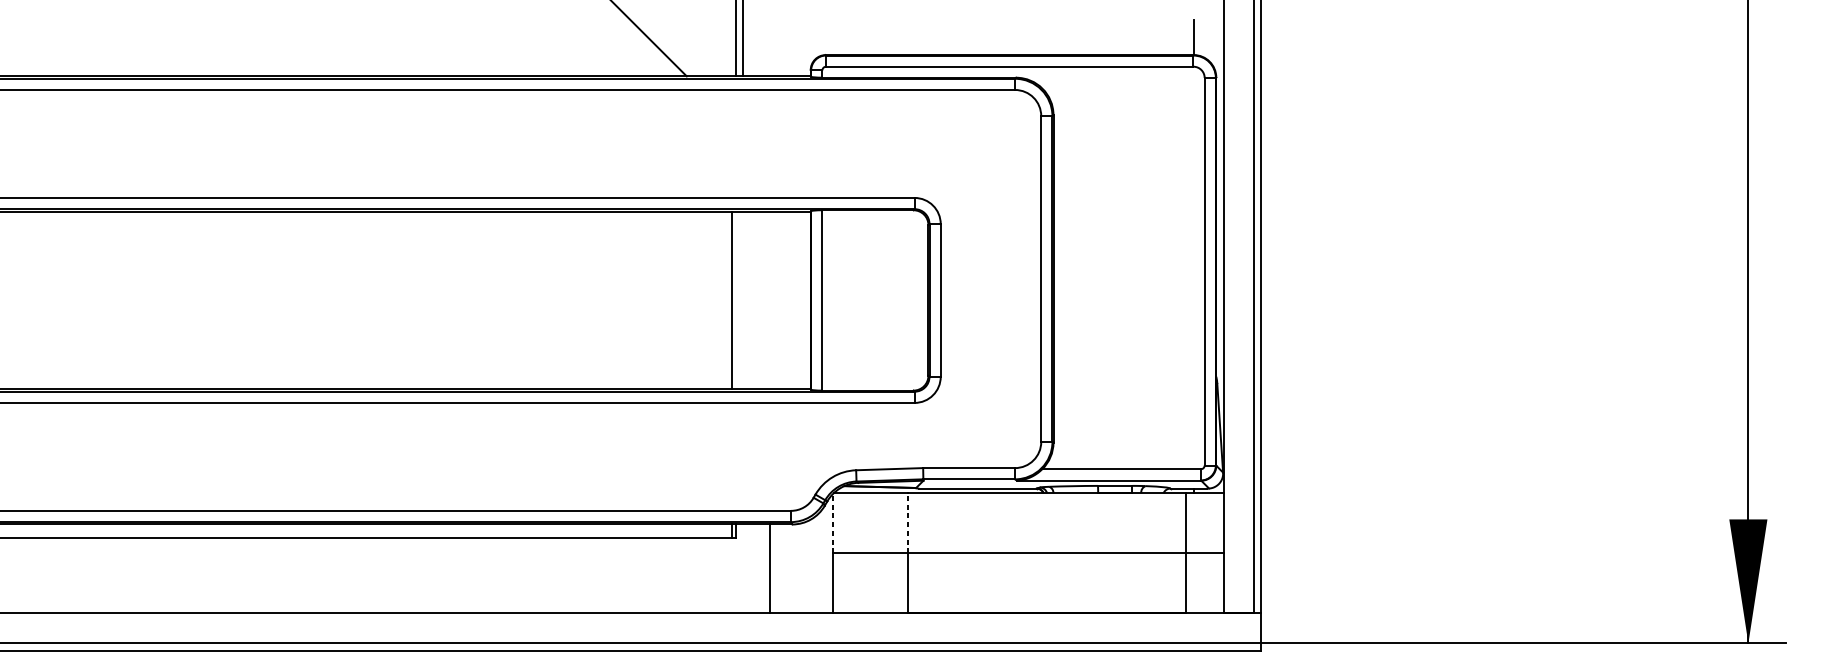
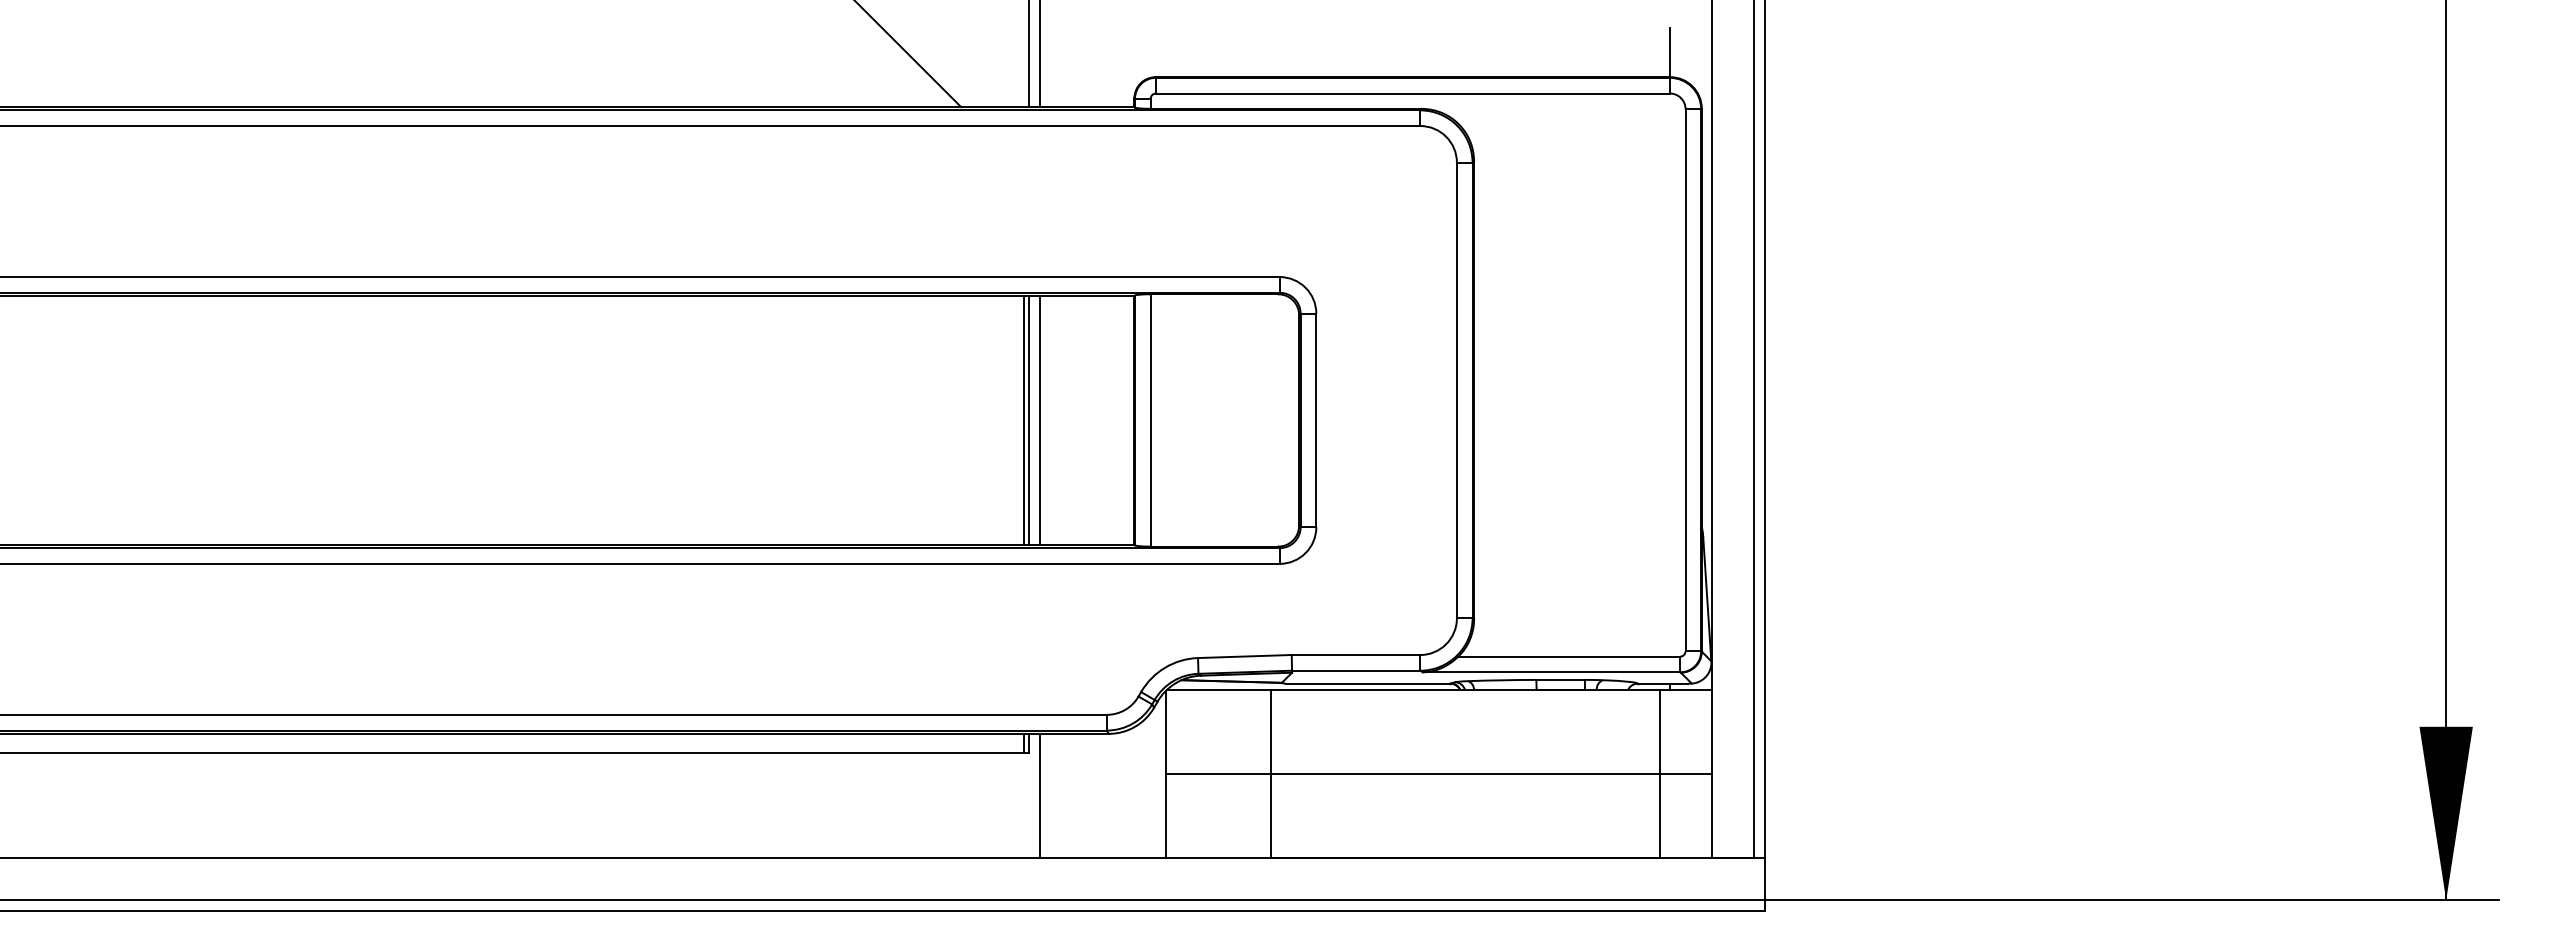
line: (735, 300) -> (1029, 420), added
line: (742, 300) -> (1039, 420), added
line: (908, 522) -> (1271, 731), dashed -> solid
line: (832, 523) -> (1165, 732), dashed -> solid
line: (770, 568) -> (1039, 795), moved

